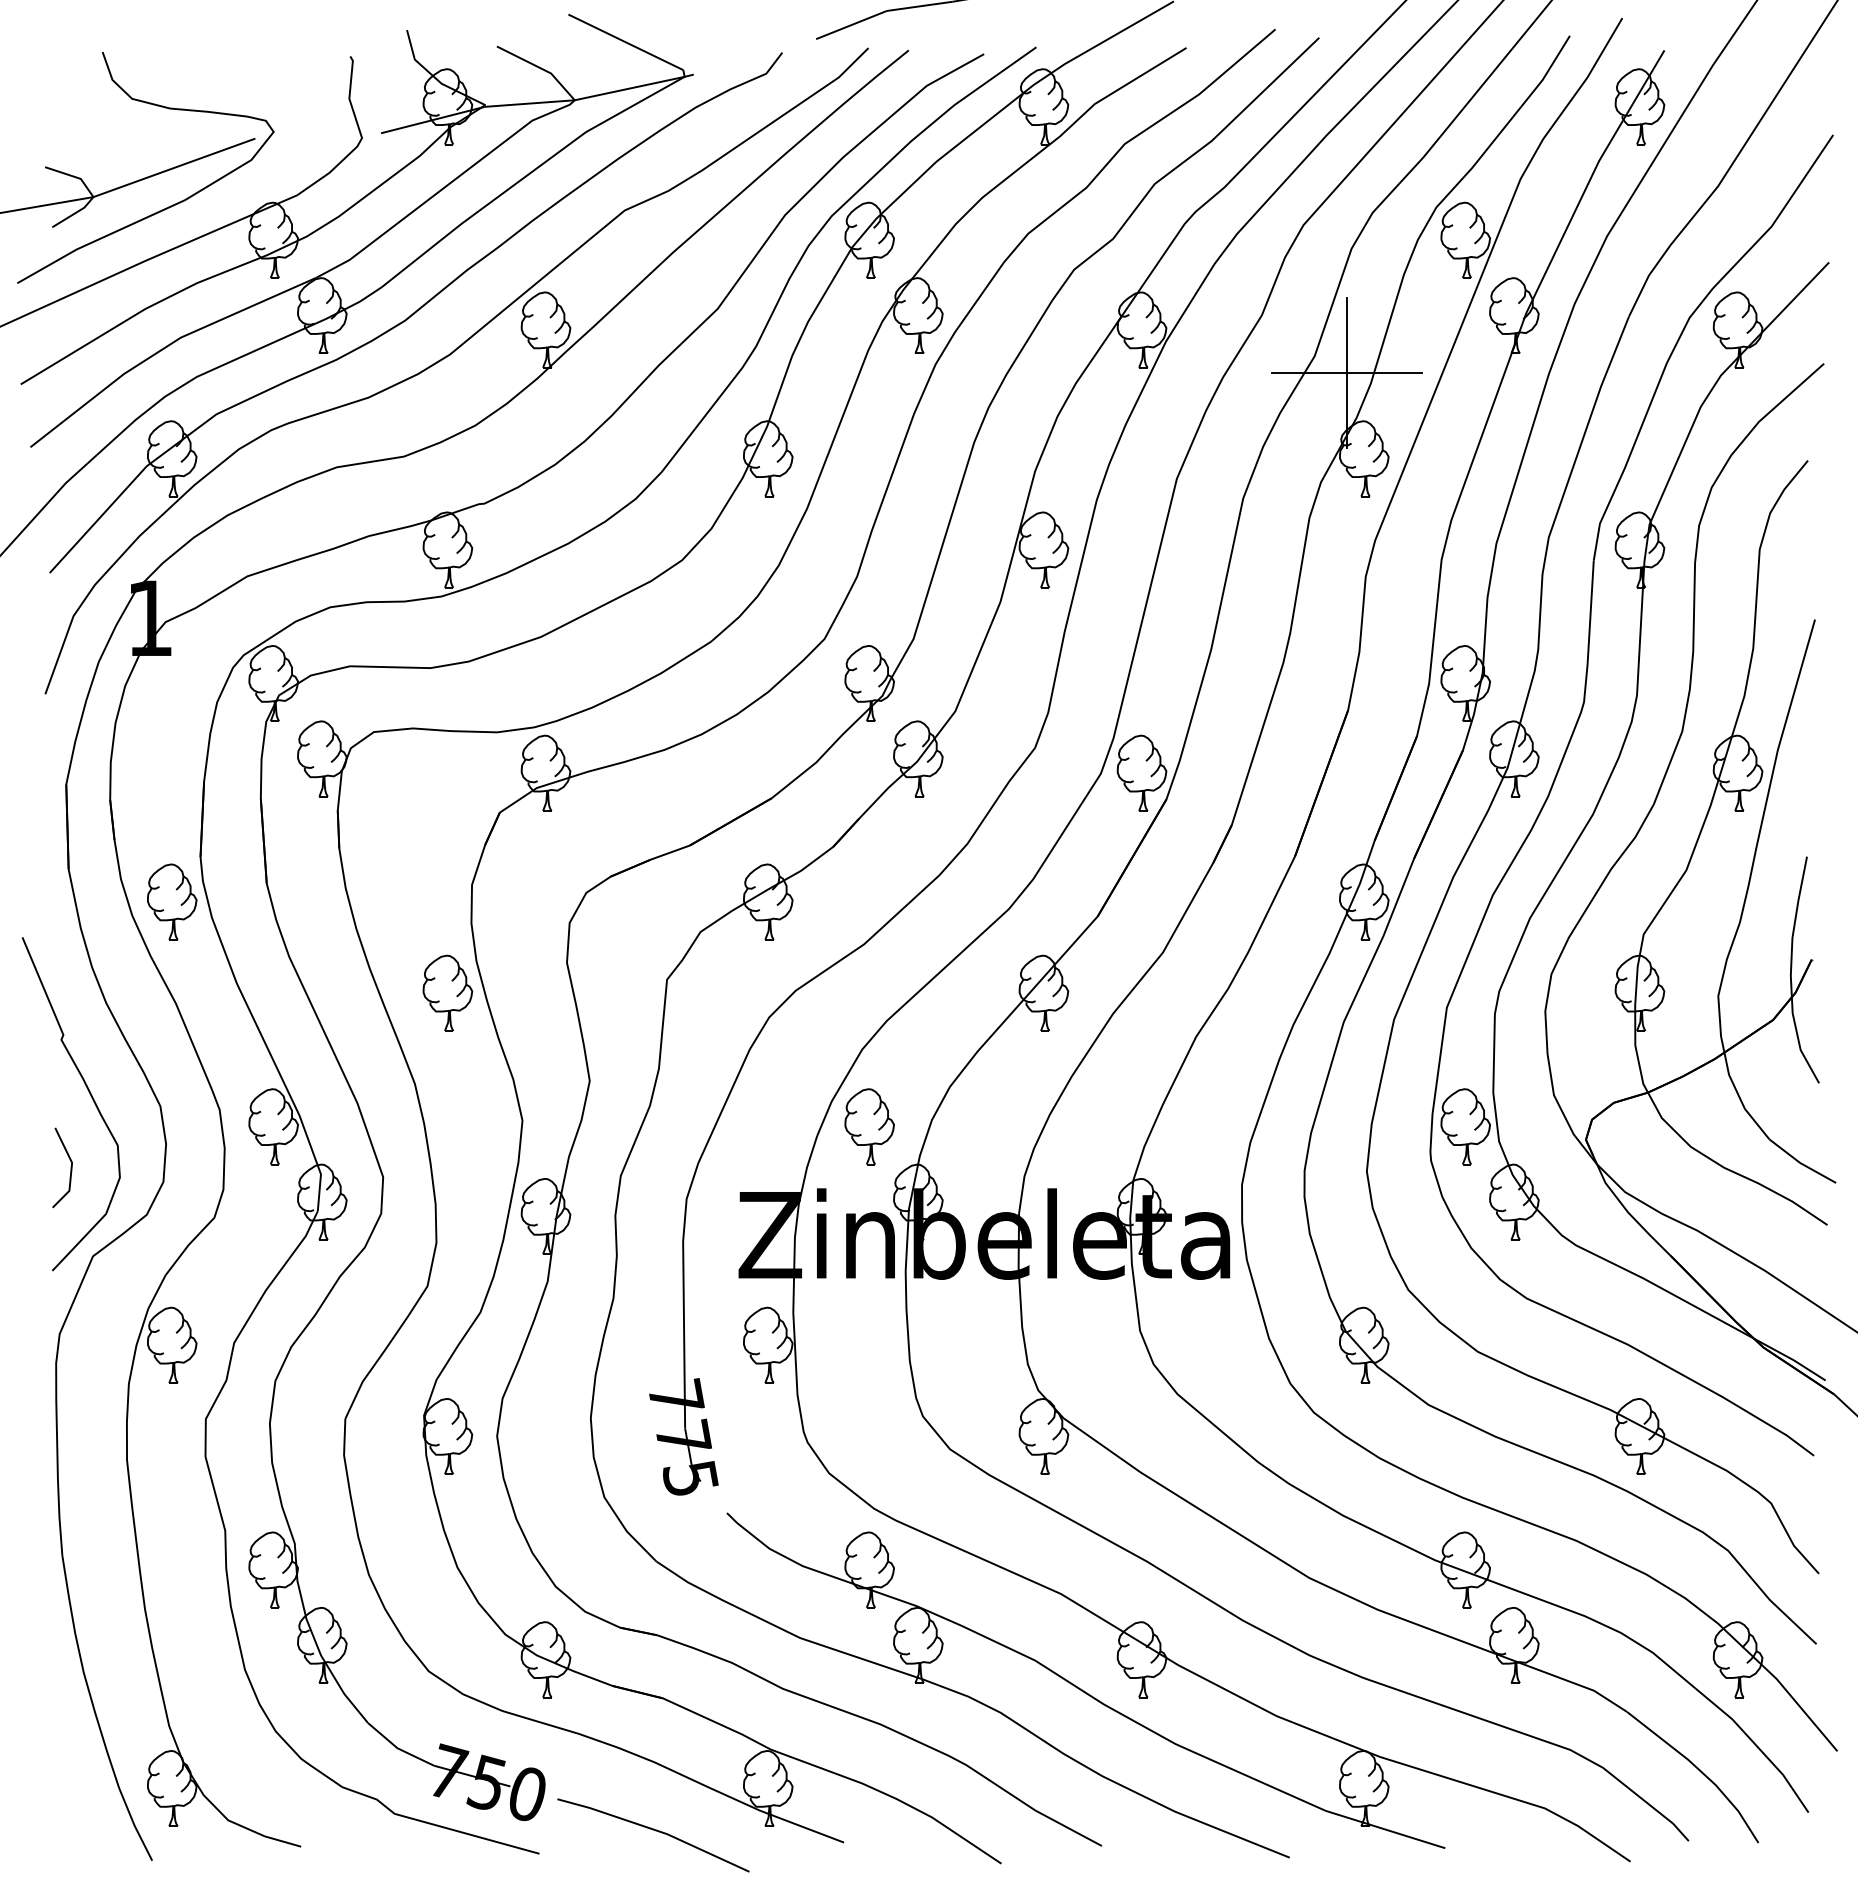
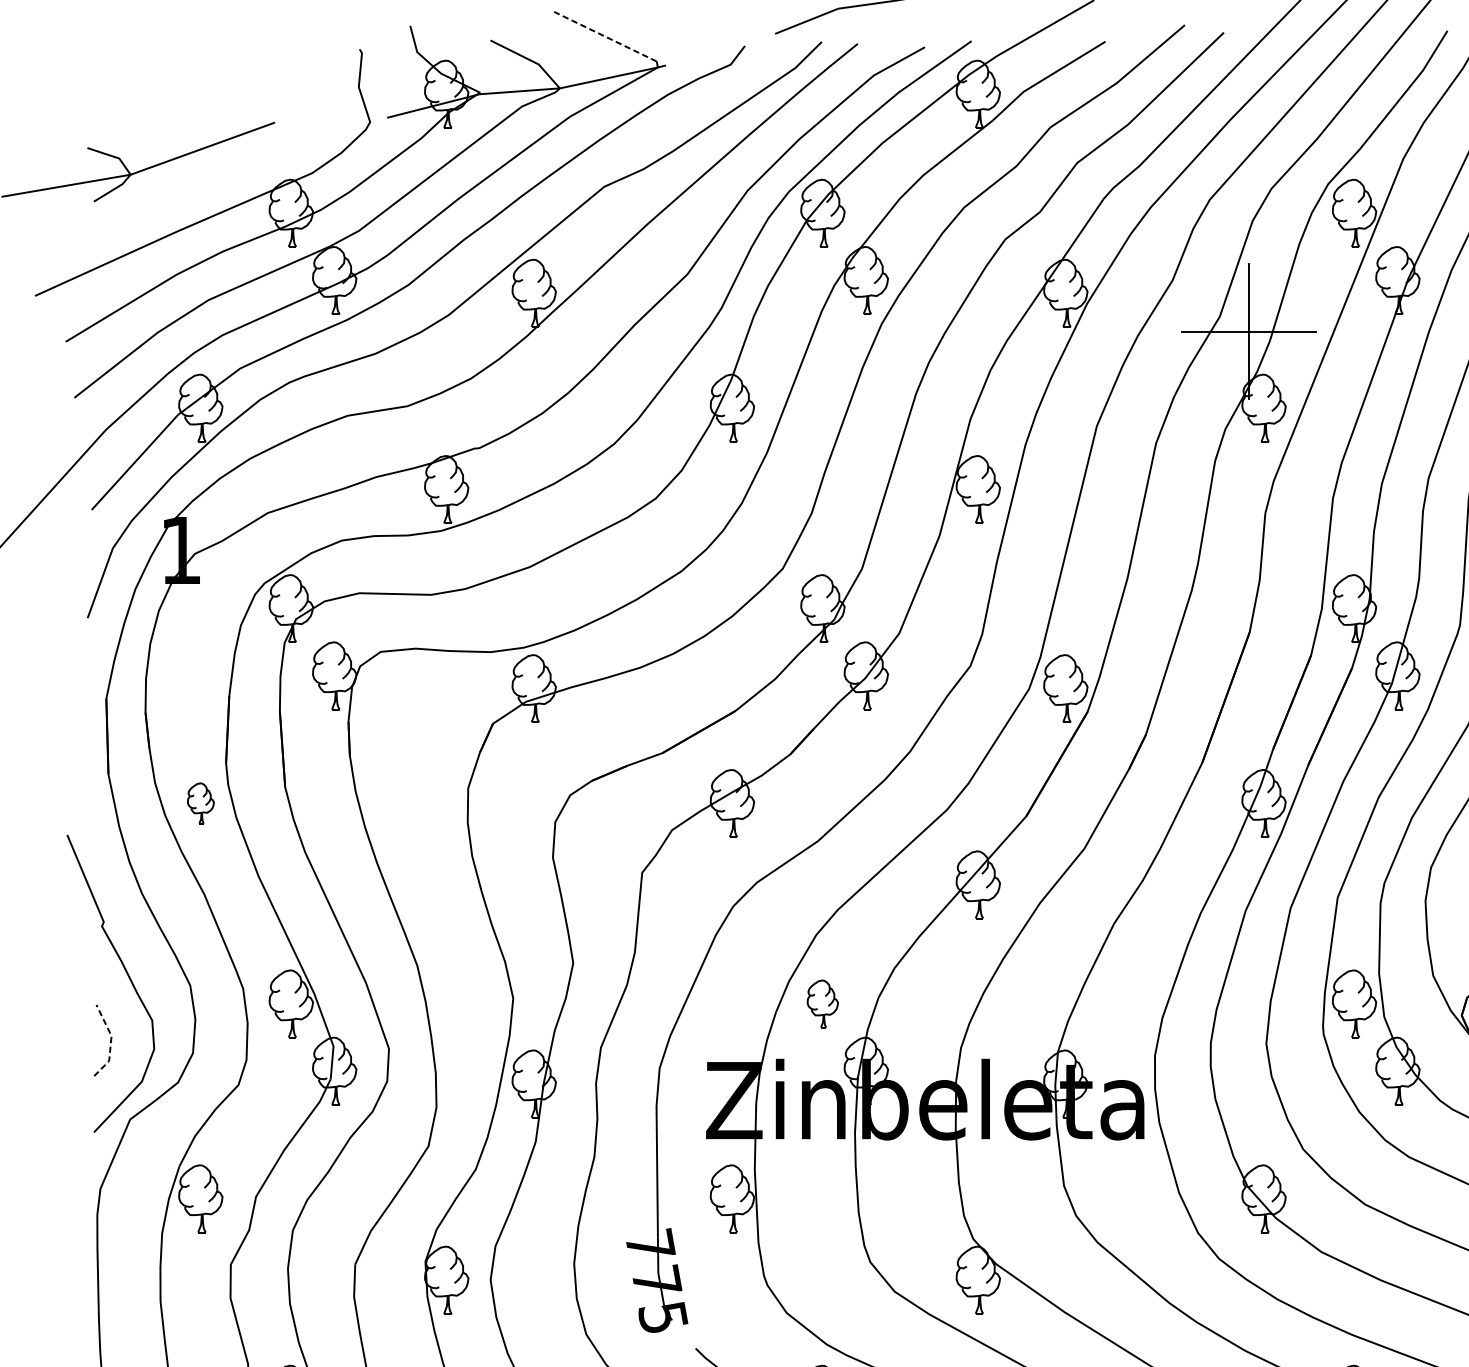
line: (625, 42) -> (605, 36), solid -> dashed
curve: (161, 209) -> (191, 185), removed
part: (172, 901) -> (201, 803), size x0.6
part: (447, 992) -> (446, 884), removed
part: (869, 1126) -> (822, 1003), size x0.7
line: (71, 1169) -> (111, 1042), solid -> dashed

